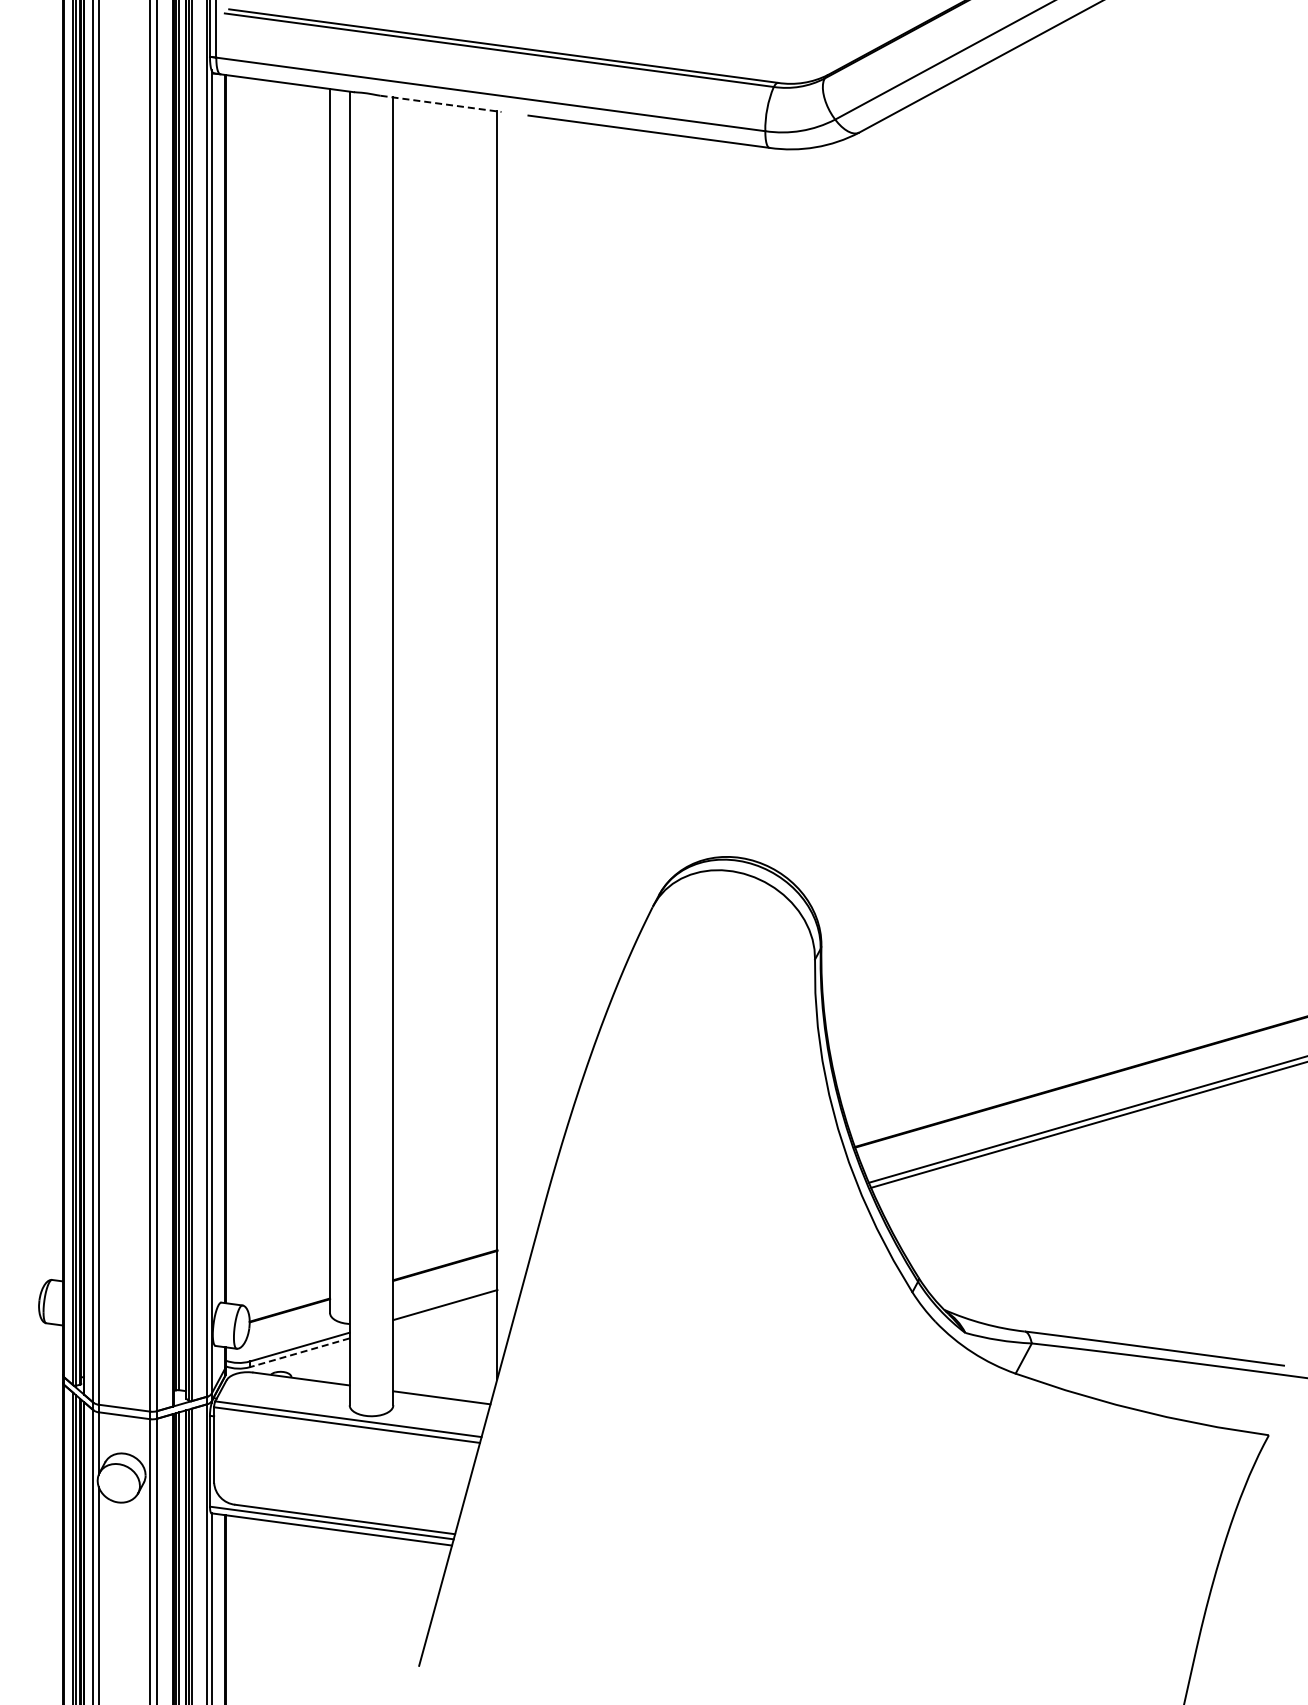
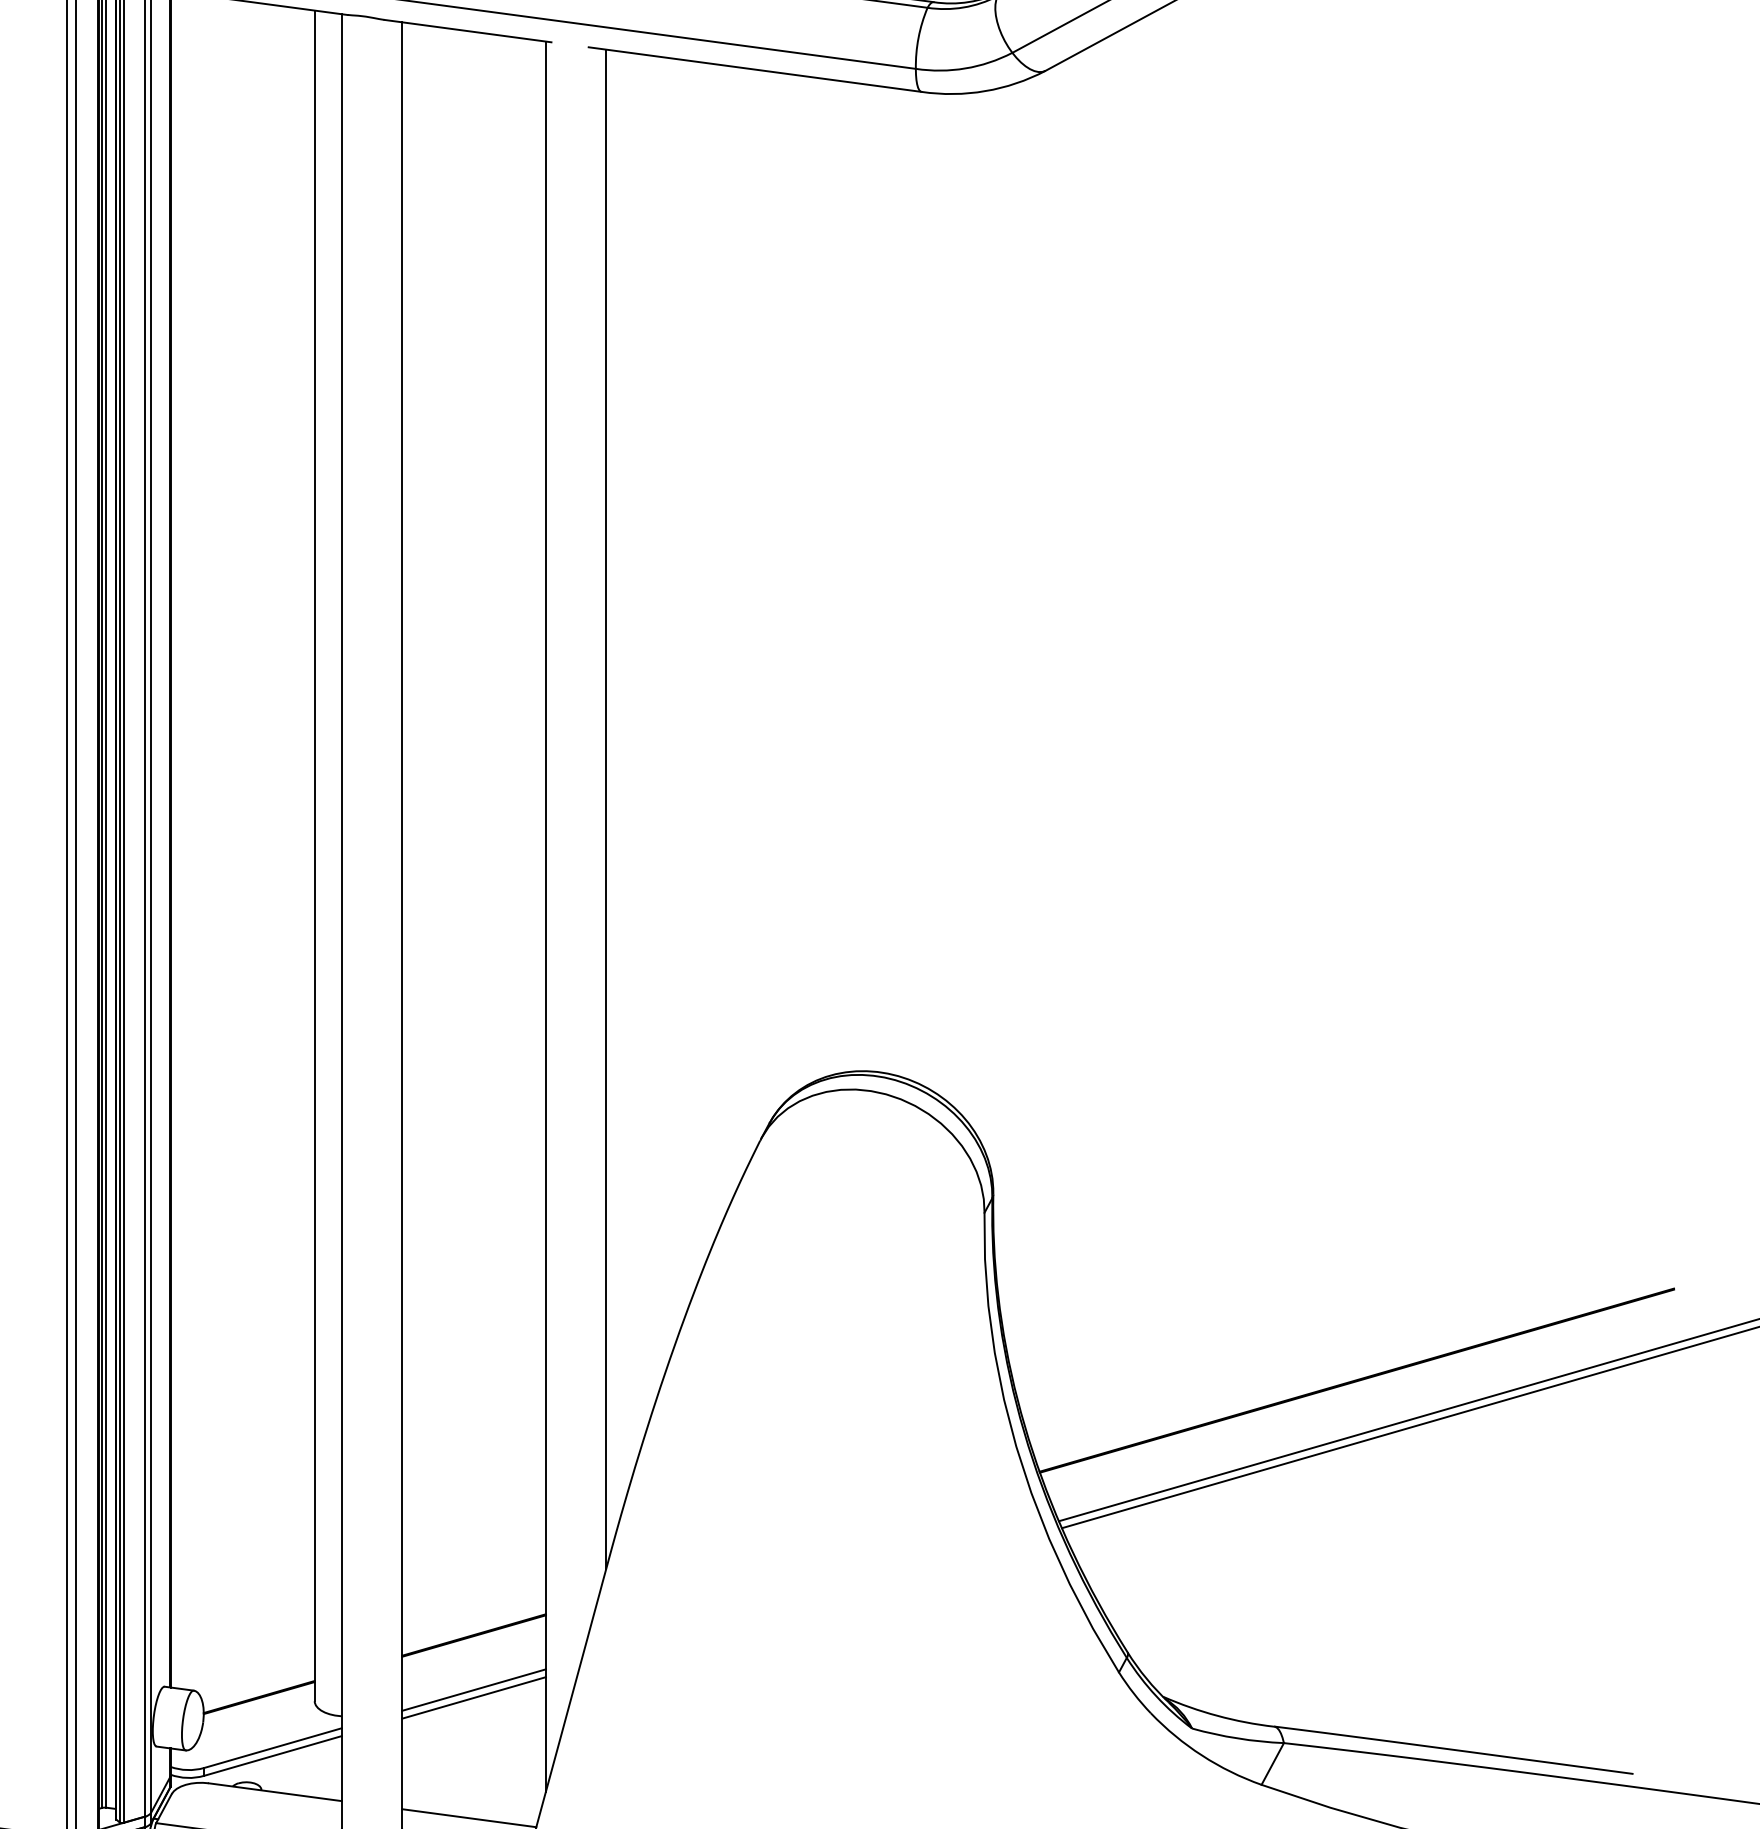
line: (441, 103) -> (468, 30), dashed -> solid
line: (541, 667) -> (606, 809), added
line: (445, 1310) -> (474, 1697), added
line: (299, 1352) -> (272, 1755), dashed -> solid

